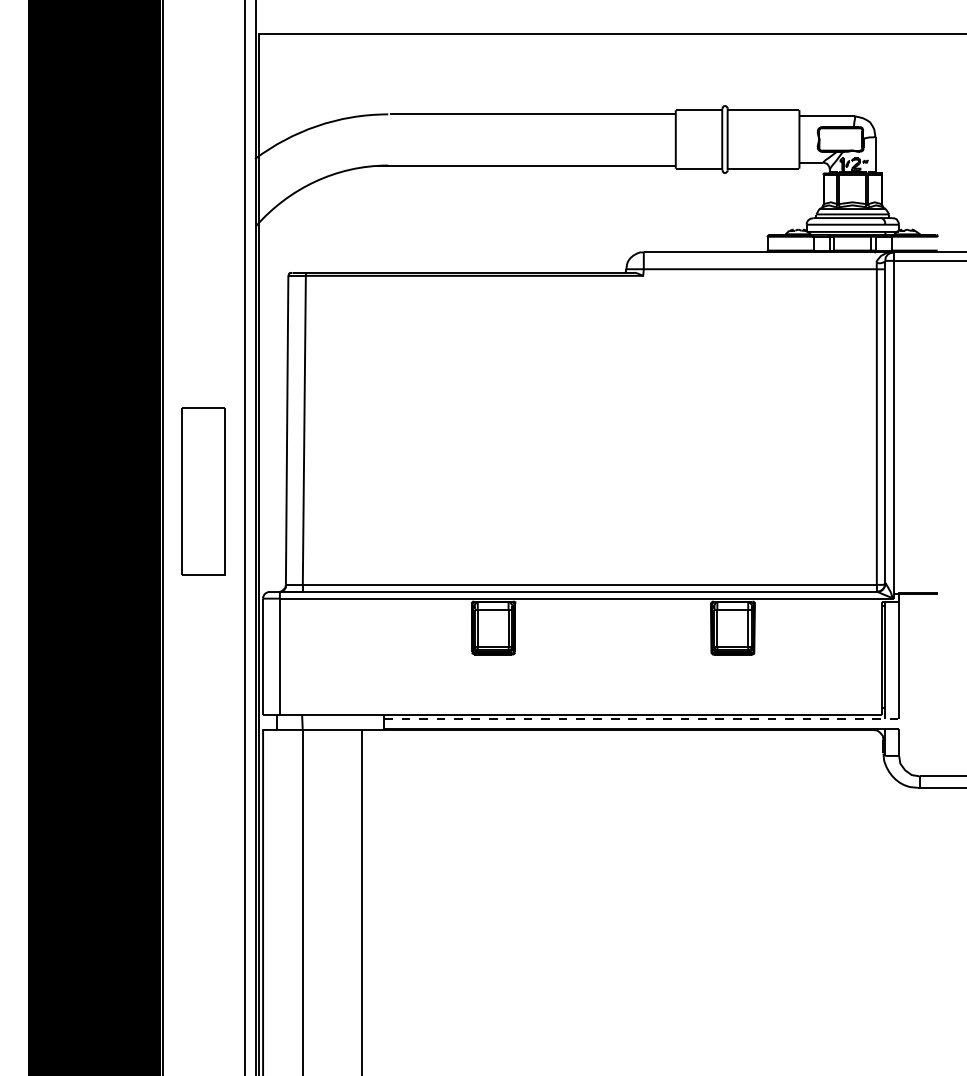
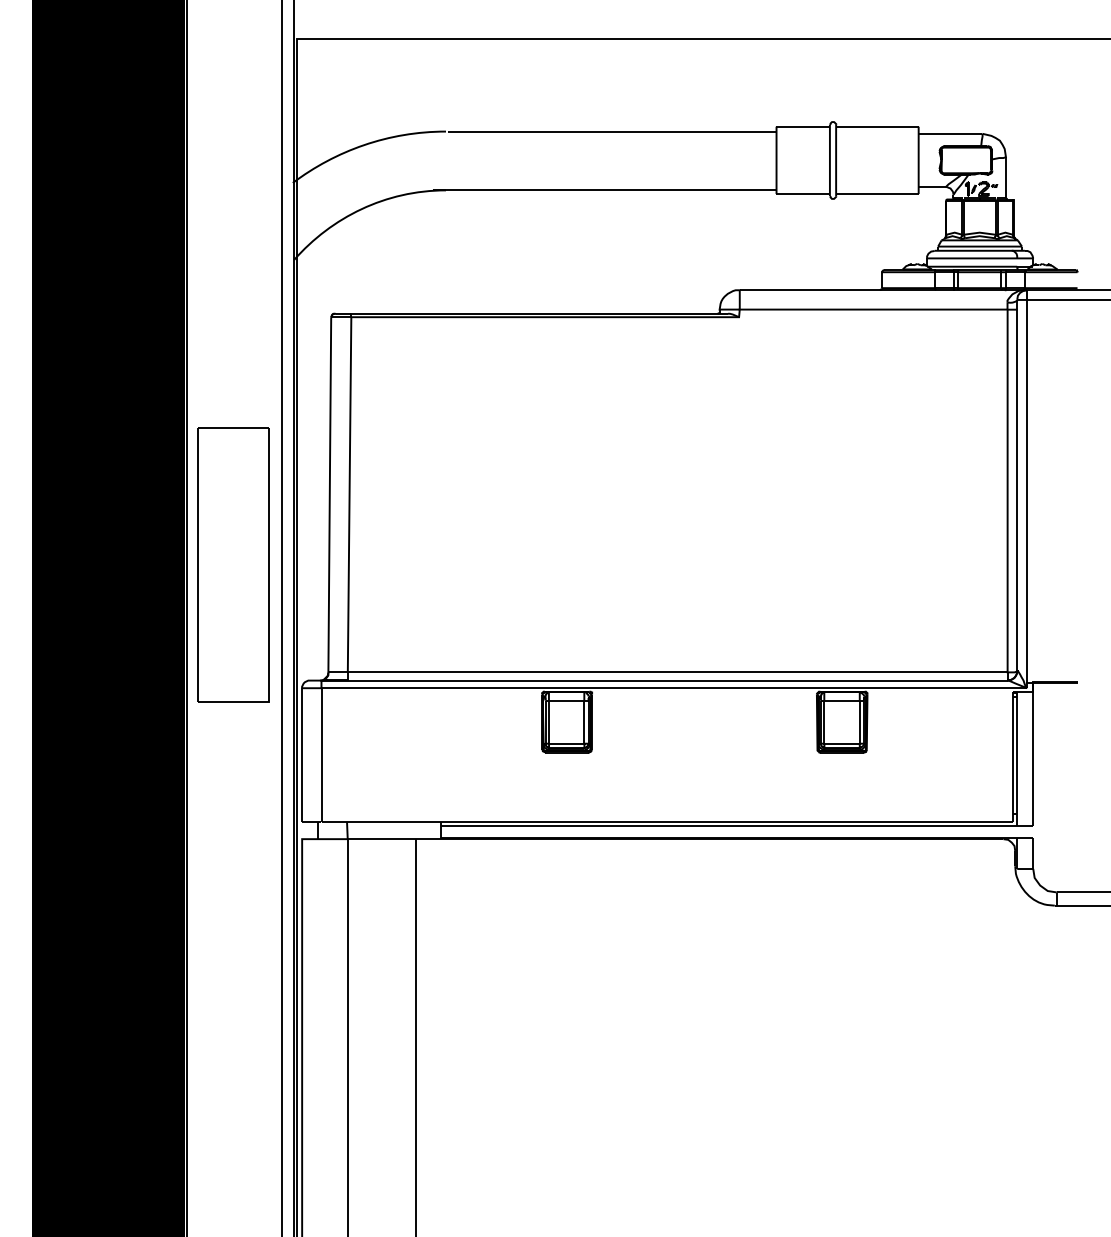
part: (203, 491) -> (233, 564), size x1.43
line: (641, 718) -> (737, 826), dashed -> solid

